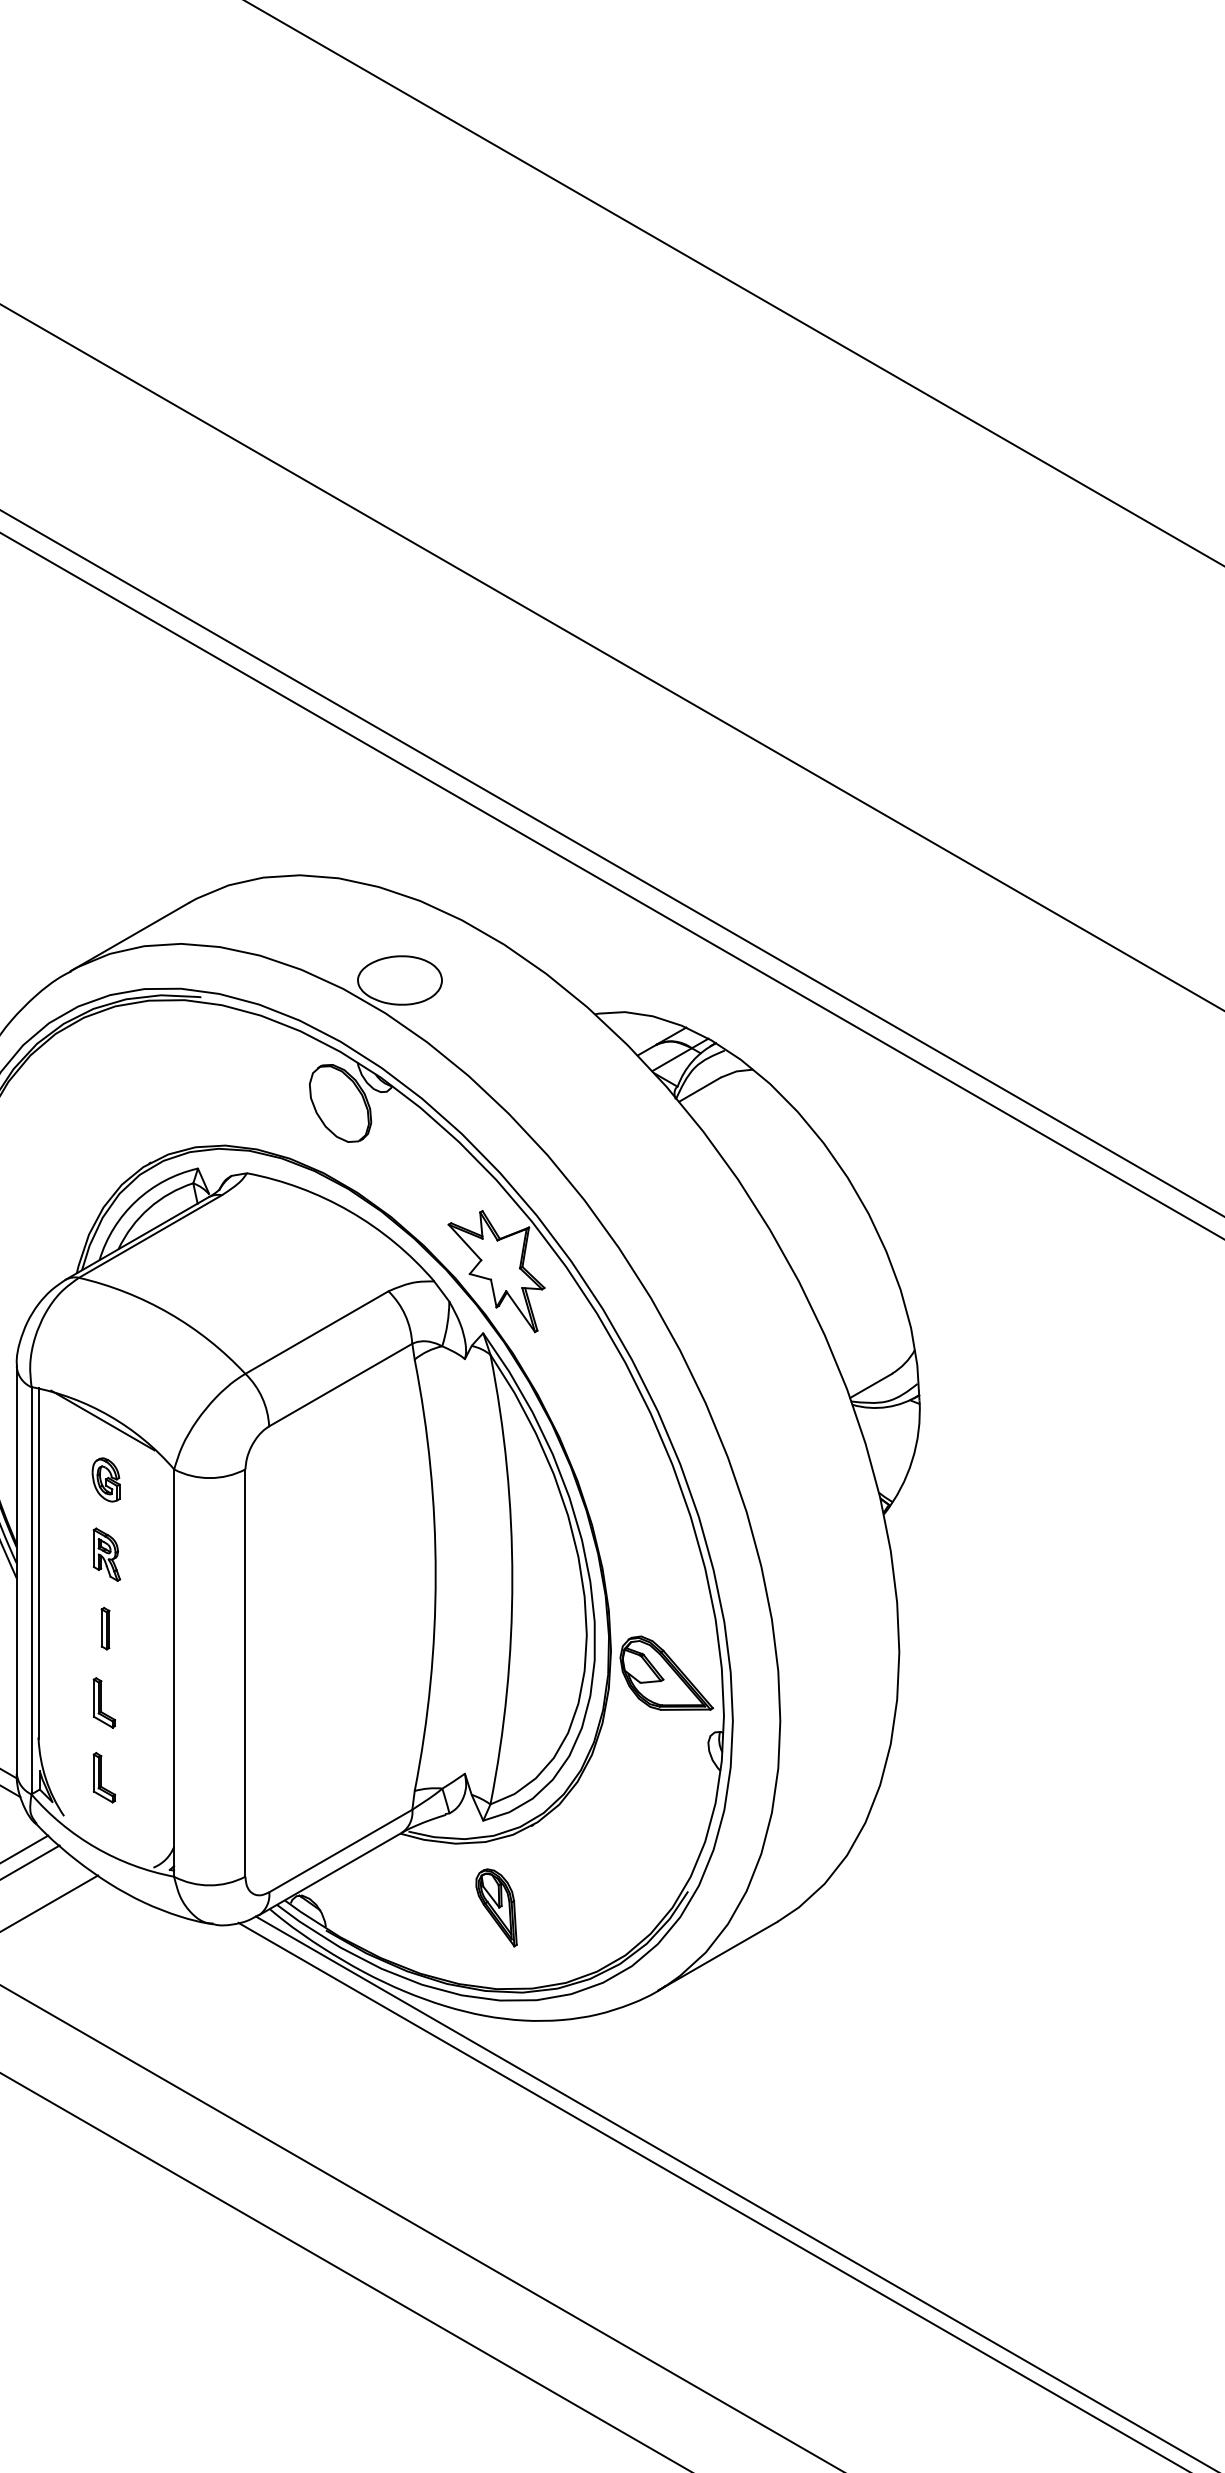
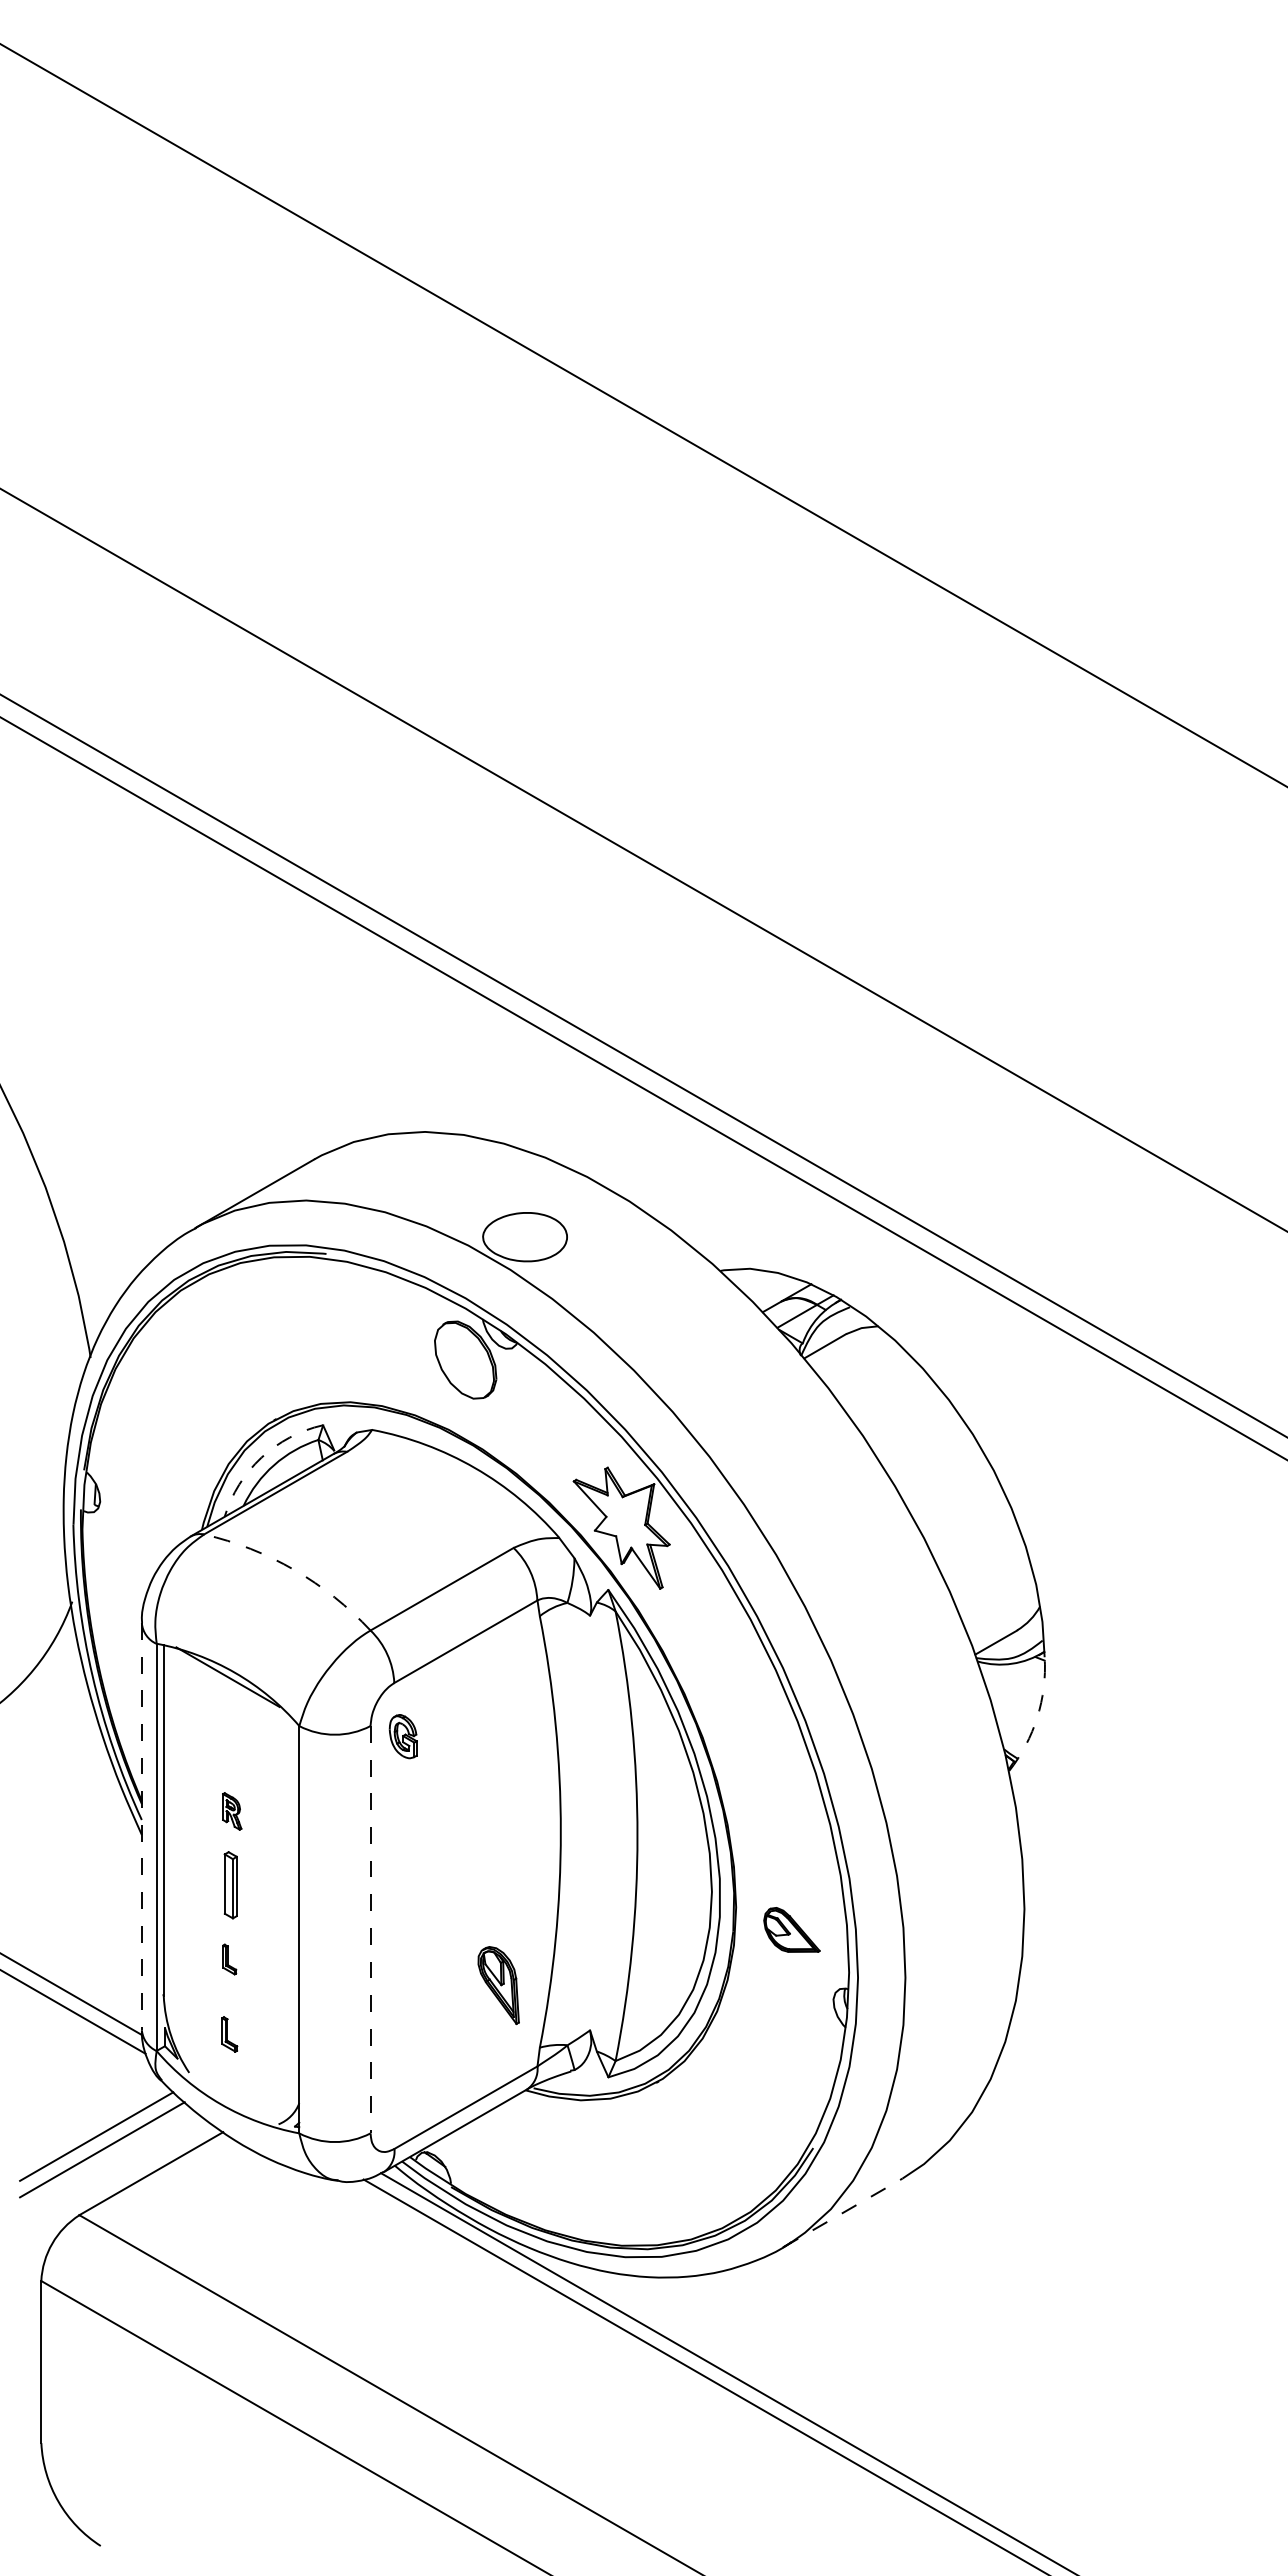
arc: (136, 1200) -> (261, 1457), solid -> dashed
arc: (169, 1313) -> (294, 1570), solid -> dashed
arc: (912, 1460) -> (1037, 1717), solid -> dashed
part: (105, 1479) -> (402, 1736), moved
part: (107, 1554) -> (232, 1811), size x0.7
line: (16, 1569) -> (141, 1826), solid -> dashed
part: (105, 1628) -> (230, 1885), size x1.6
line: (245, 1672) -> (370, 1929), solid -> dashed
part: (666, 1672) -> (791, 1929), size x0.6
part: (104, 1702) -> (229, 1959), size x0.6
part: (104, 1777) -> (229, 2034), size x0.7
part: (496, 1907) -> (498, 1985), moved
line: (718, 1955) -> (843, 2212), solid -> dashed

